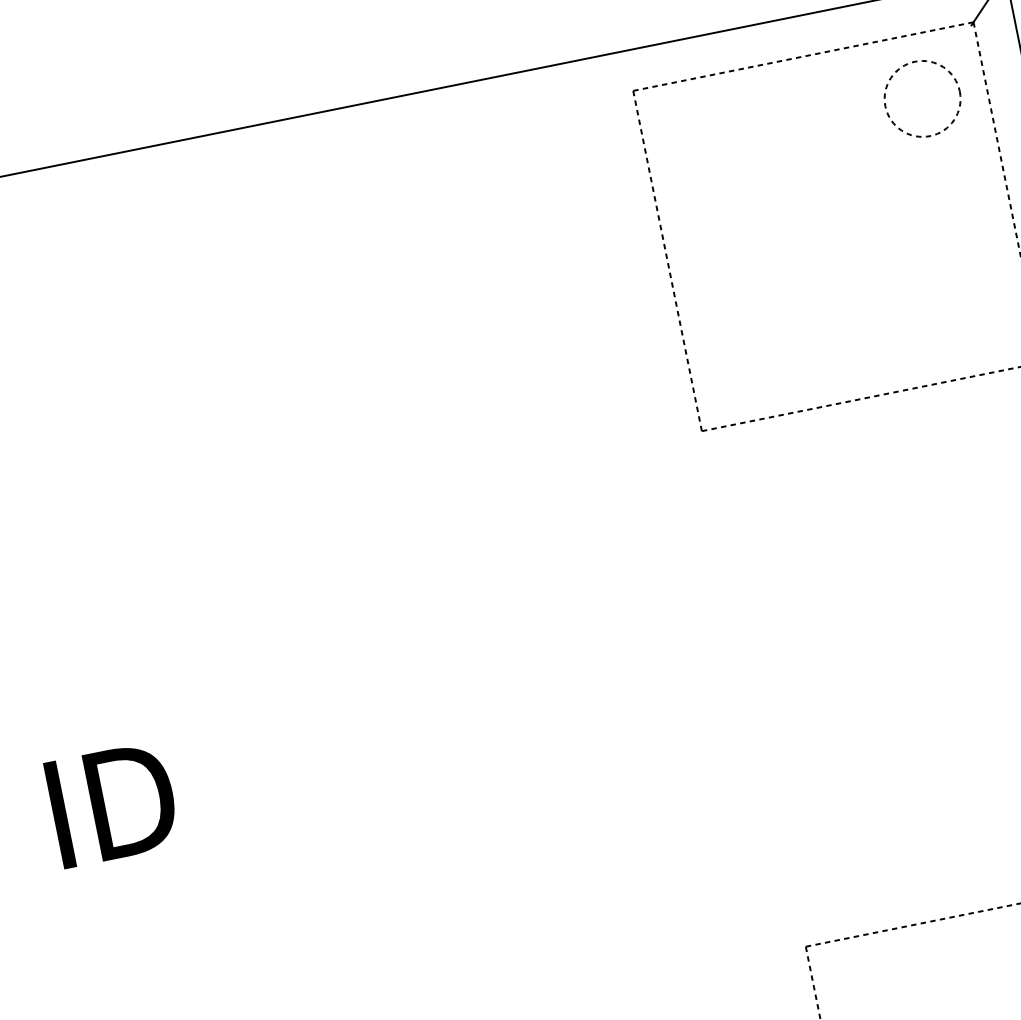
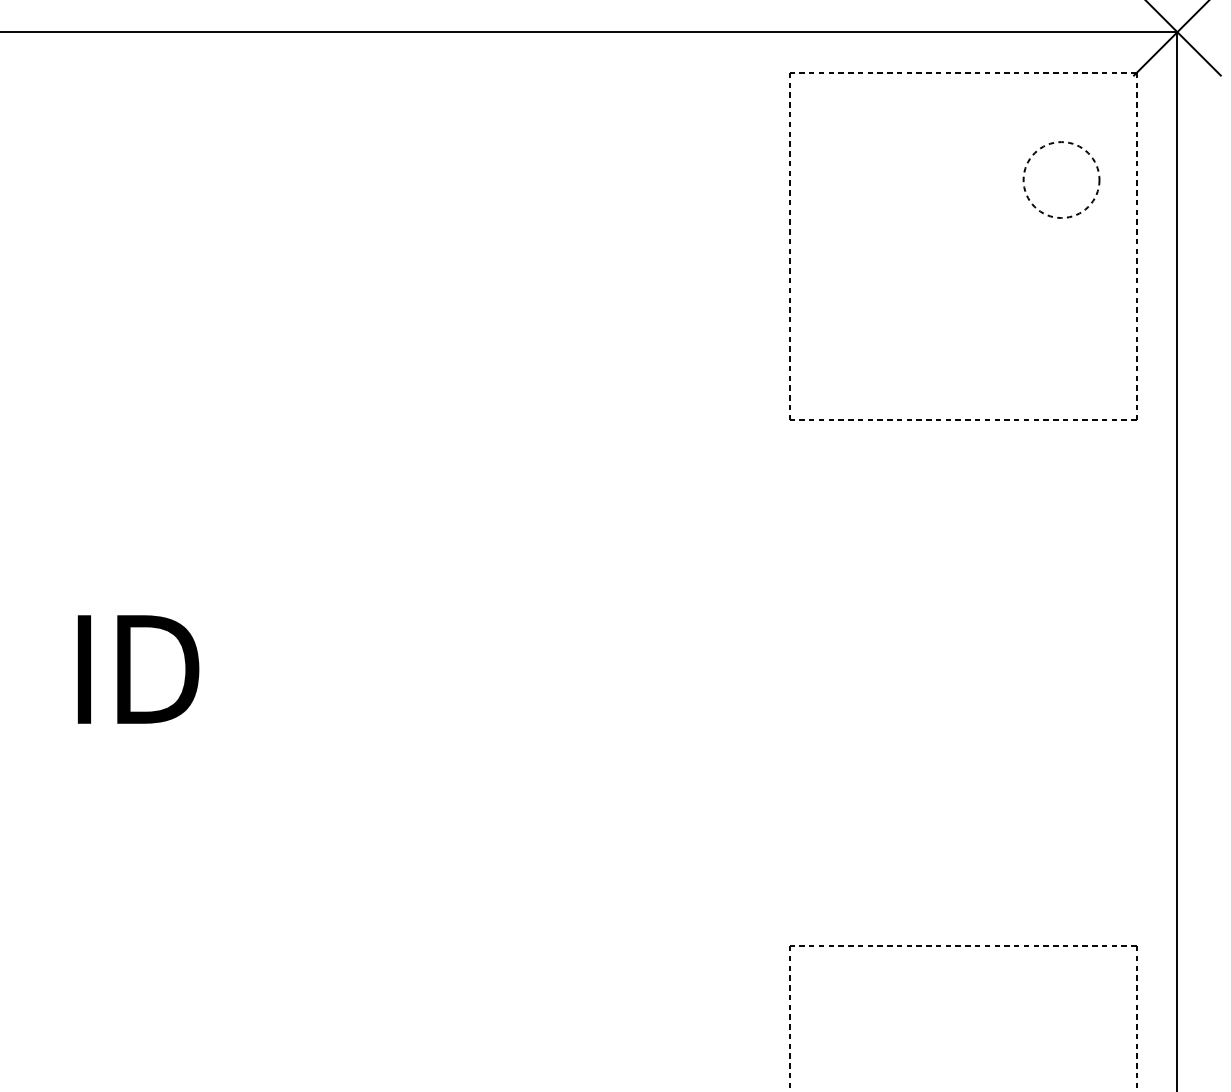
circle: (922, 98) -> (1061, 179), moved

